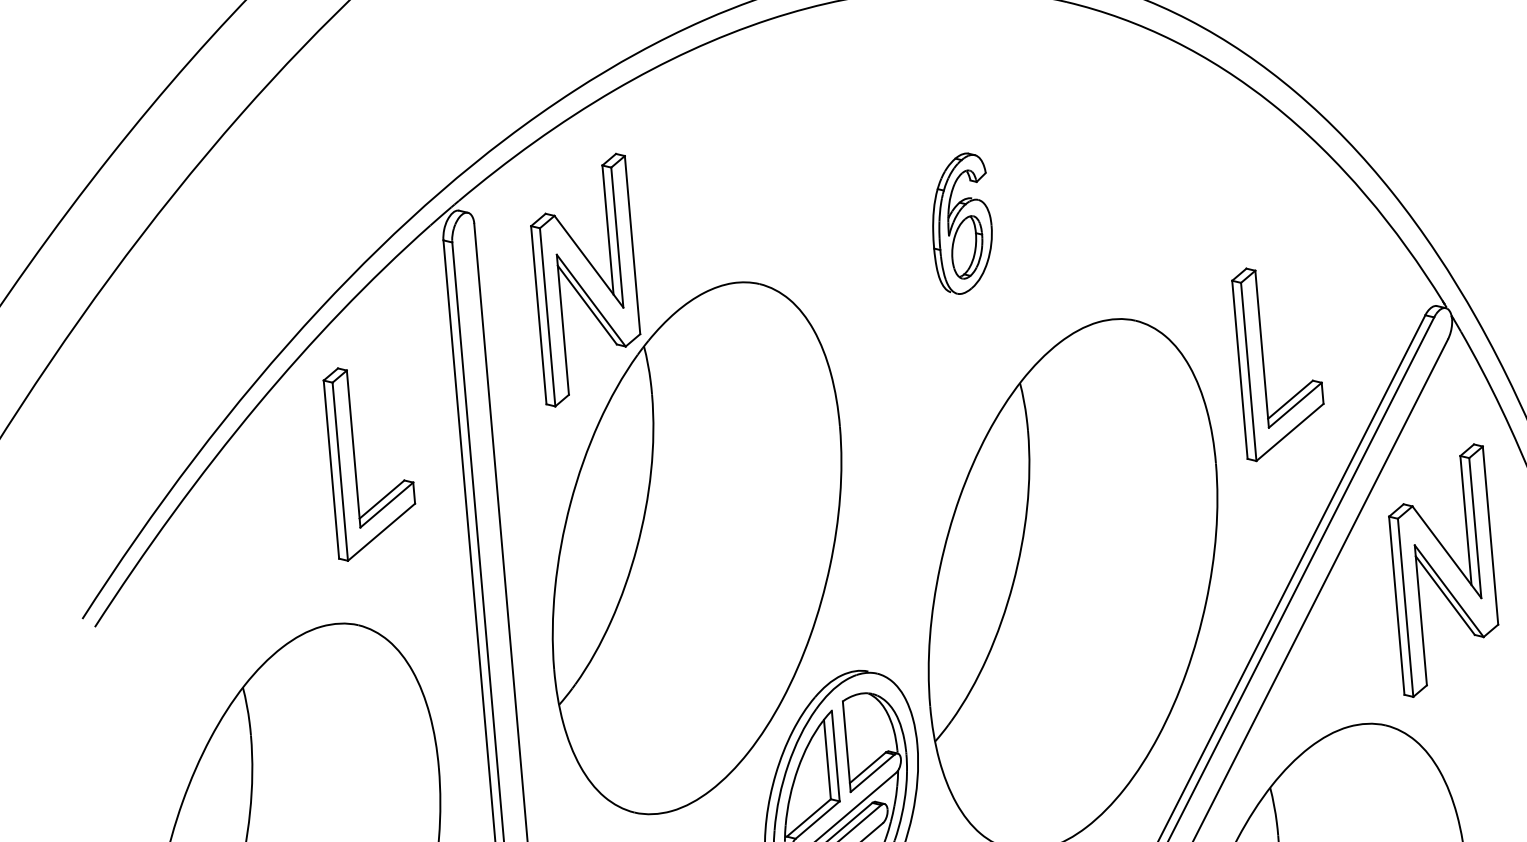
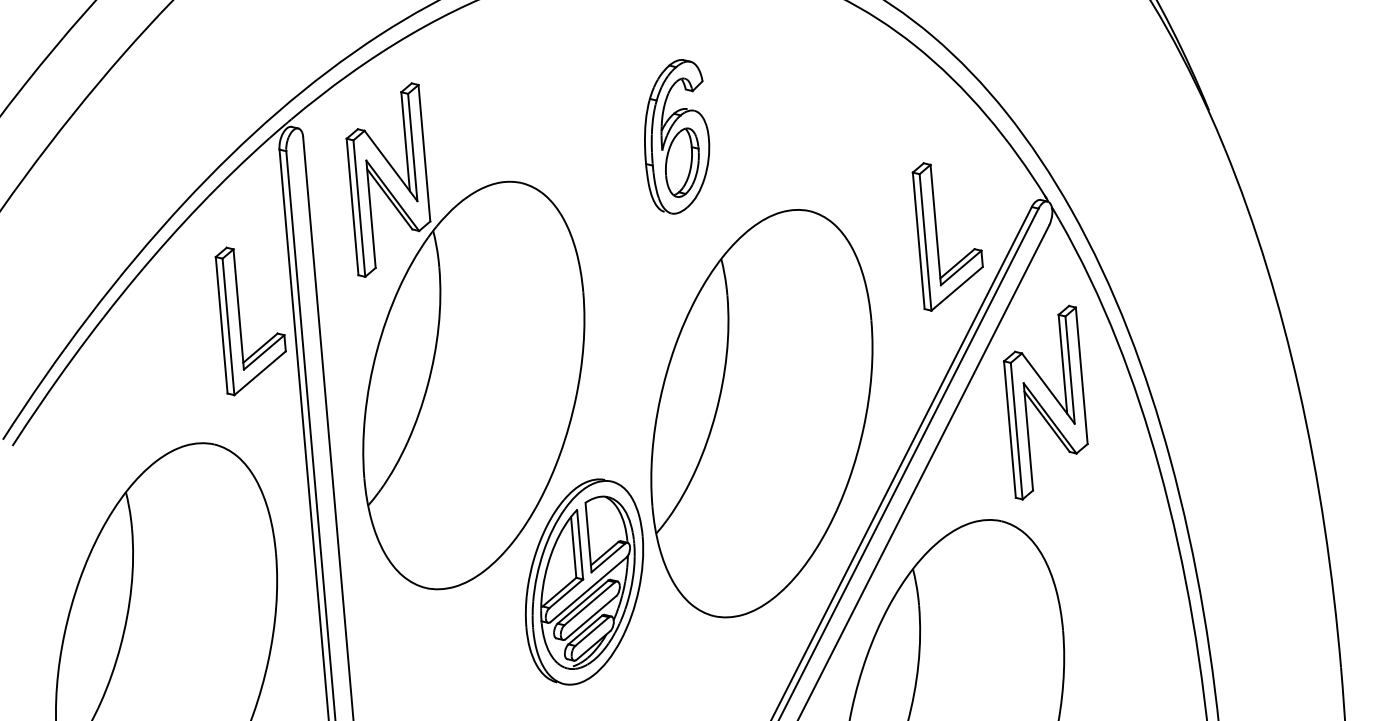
part: (962, 223) -> (677, 136), size x1.43
part: (1264, 364) -> (937, 236), moved
part: (355, 464) -> (240, 321), moved

